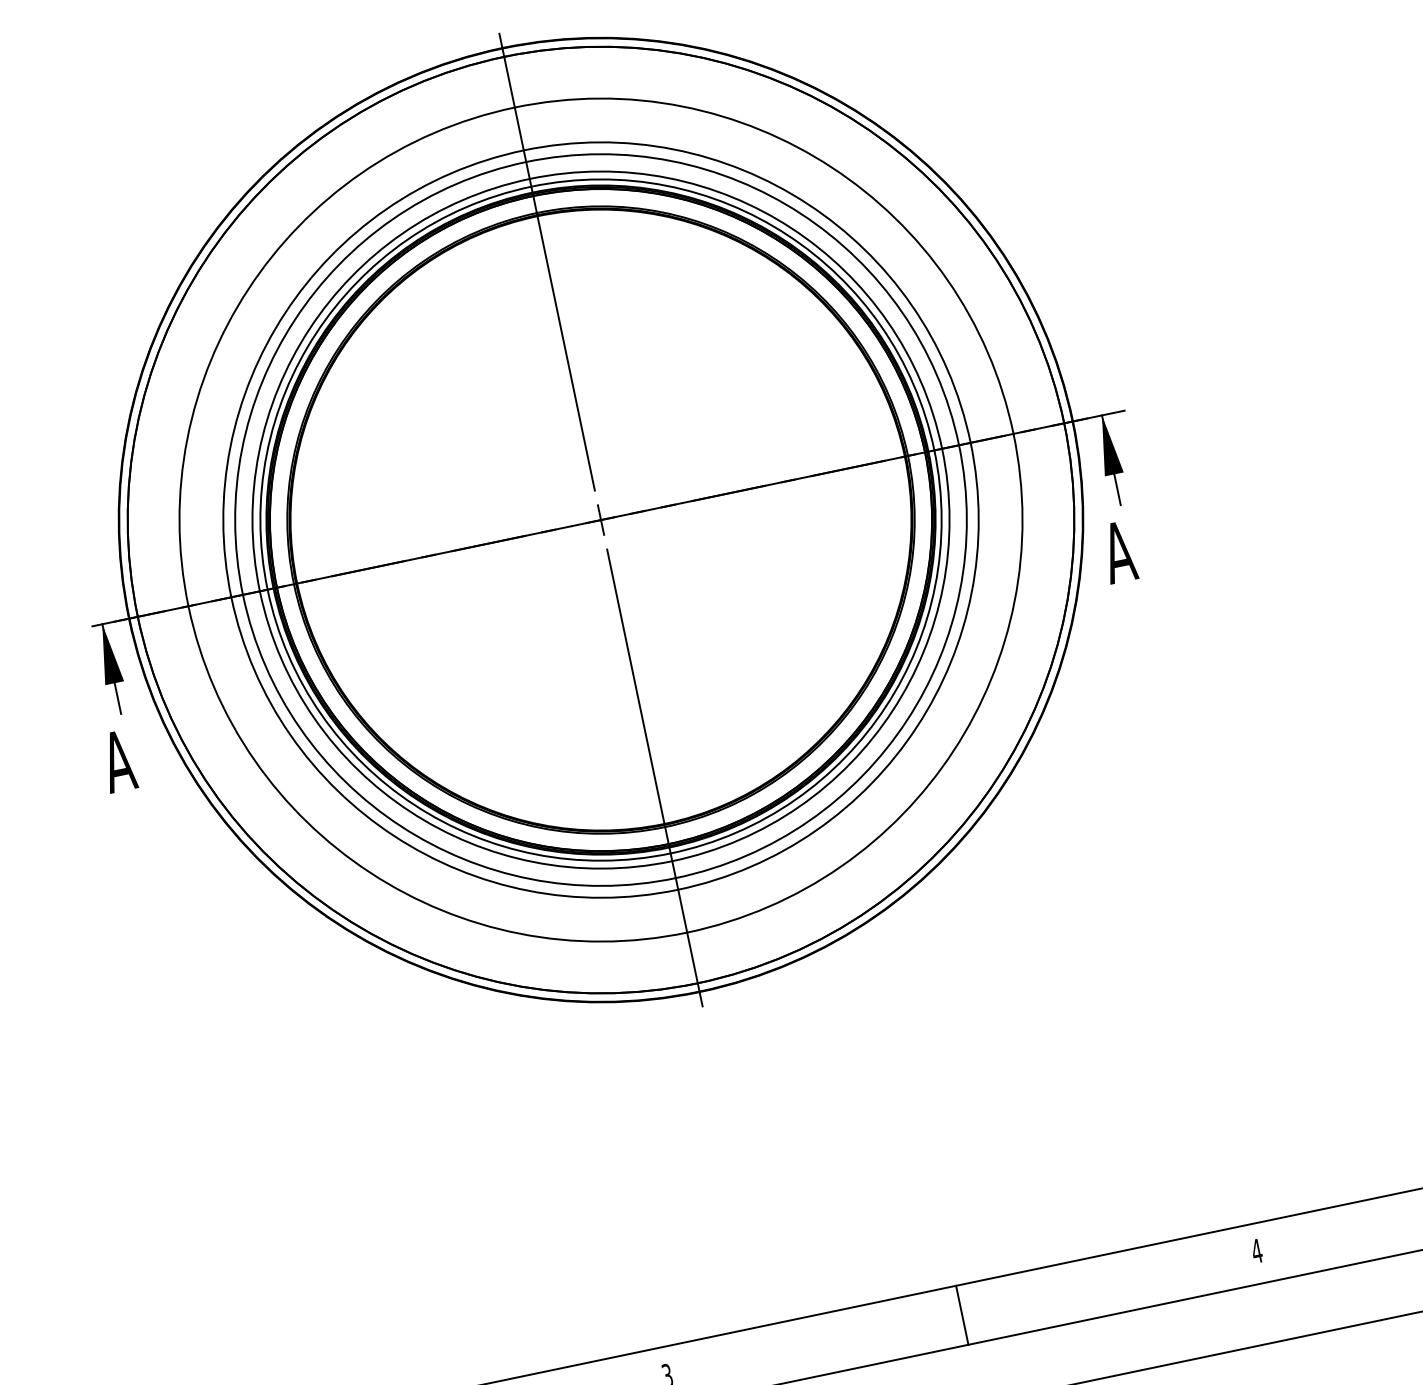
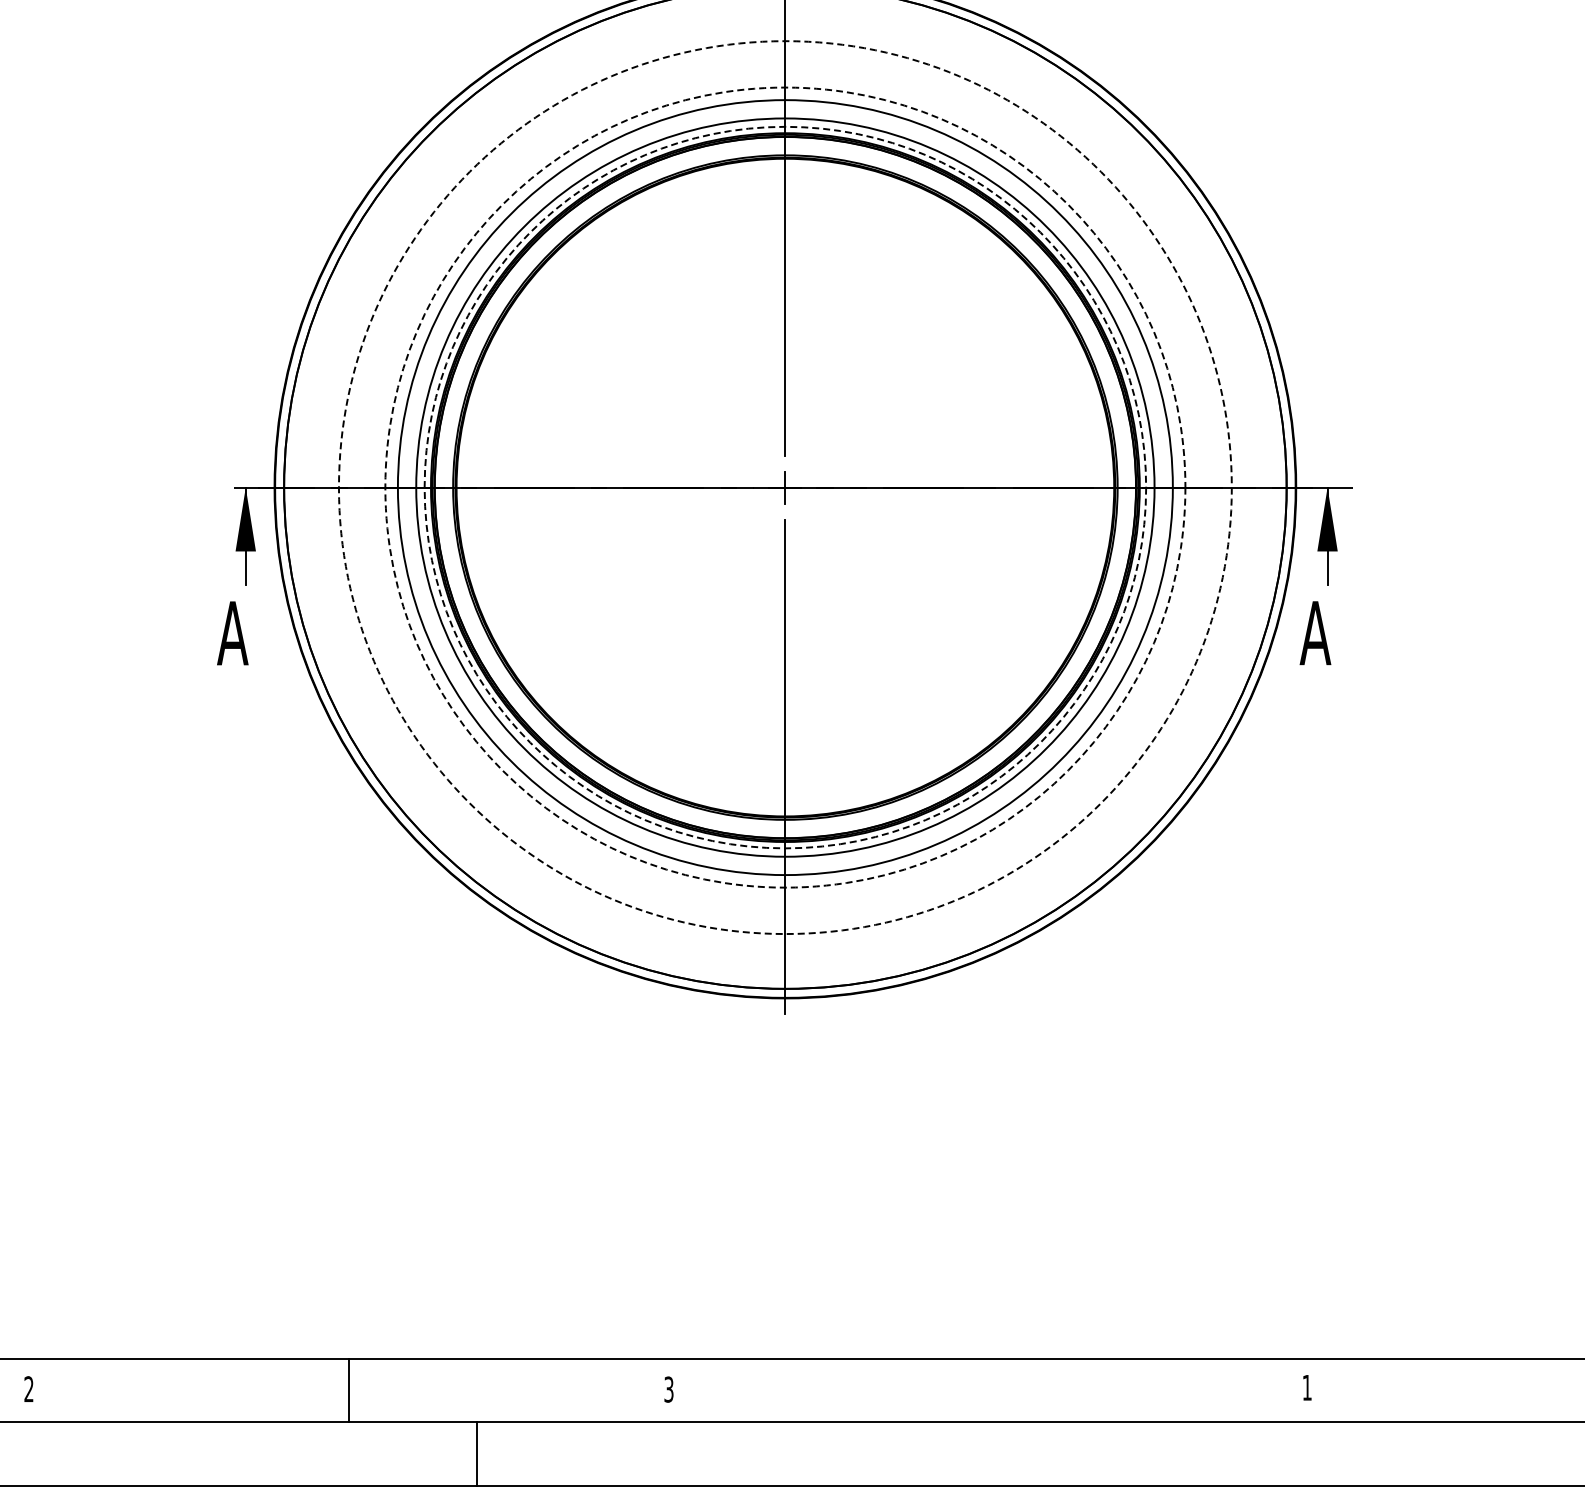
circle: (601, 519) -> (785, 487), solid -> dashed
circle: (601, 519) -> (785, 487), solid -> dashed
circle: (600, 520) -> (784, 487), solid -> dashed
text: (1257, 1250) -> (1307, 1387), 4 -> 1
line: (962, 1315) -> (987, 1390), removed

